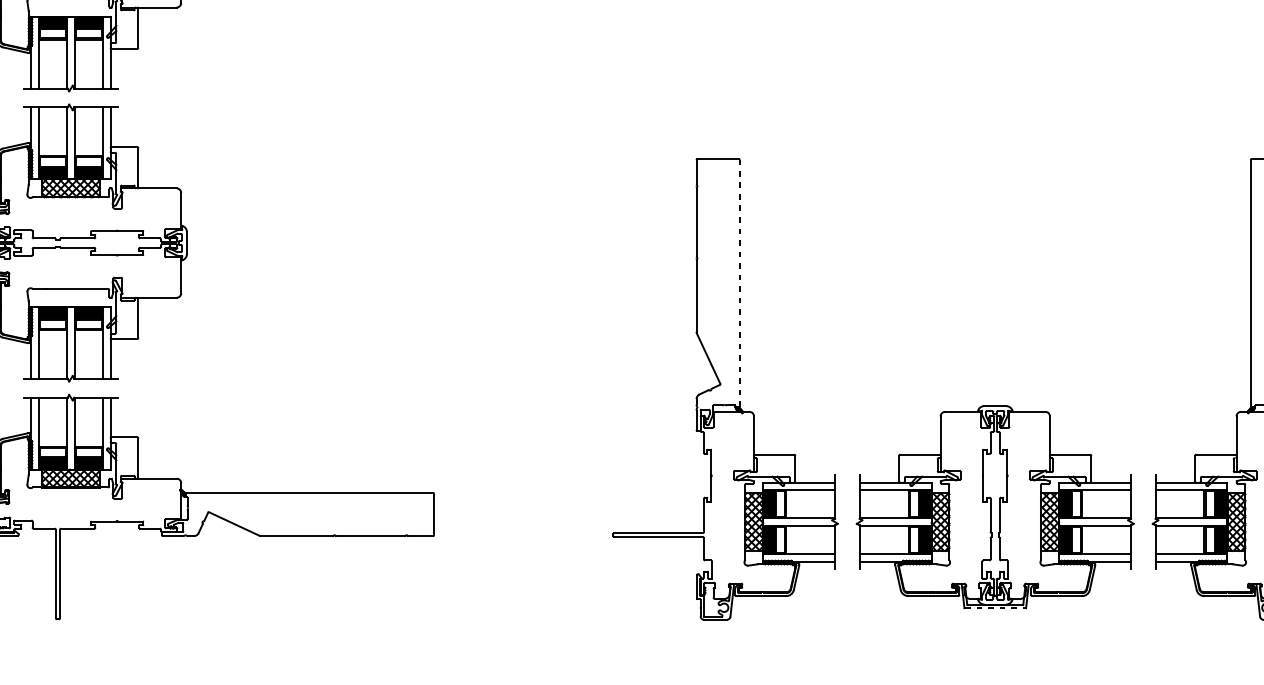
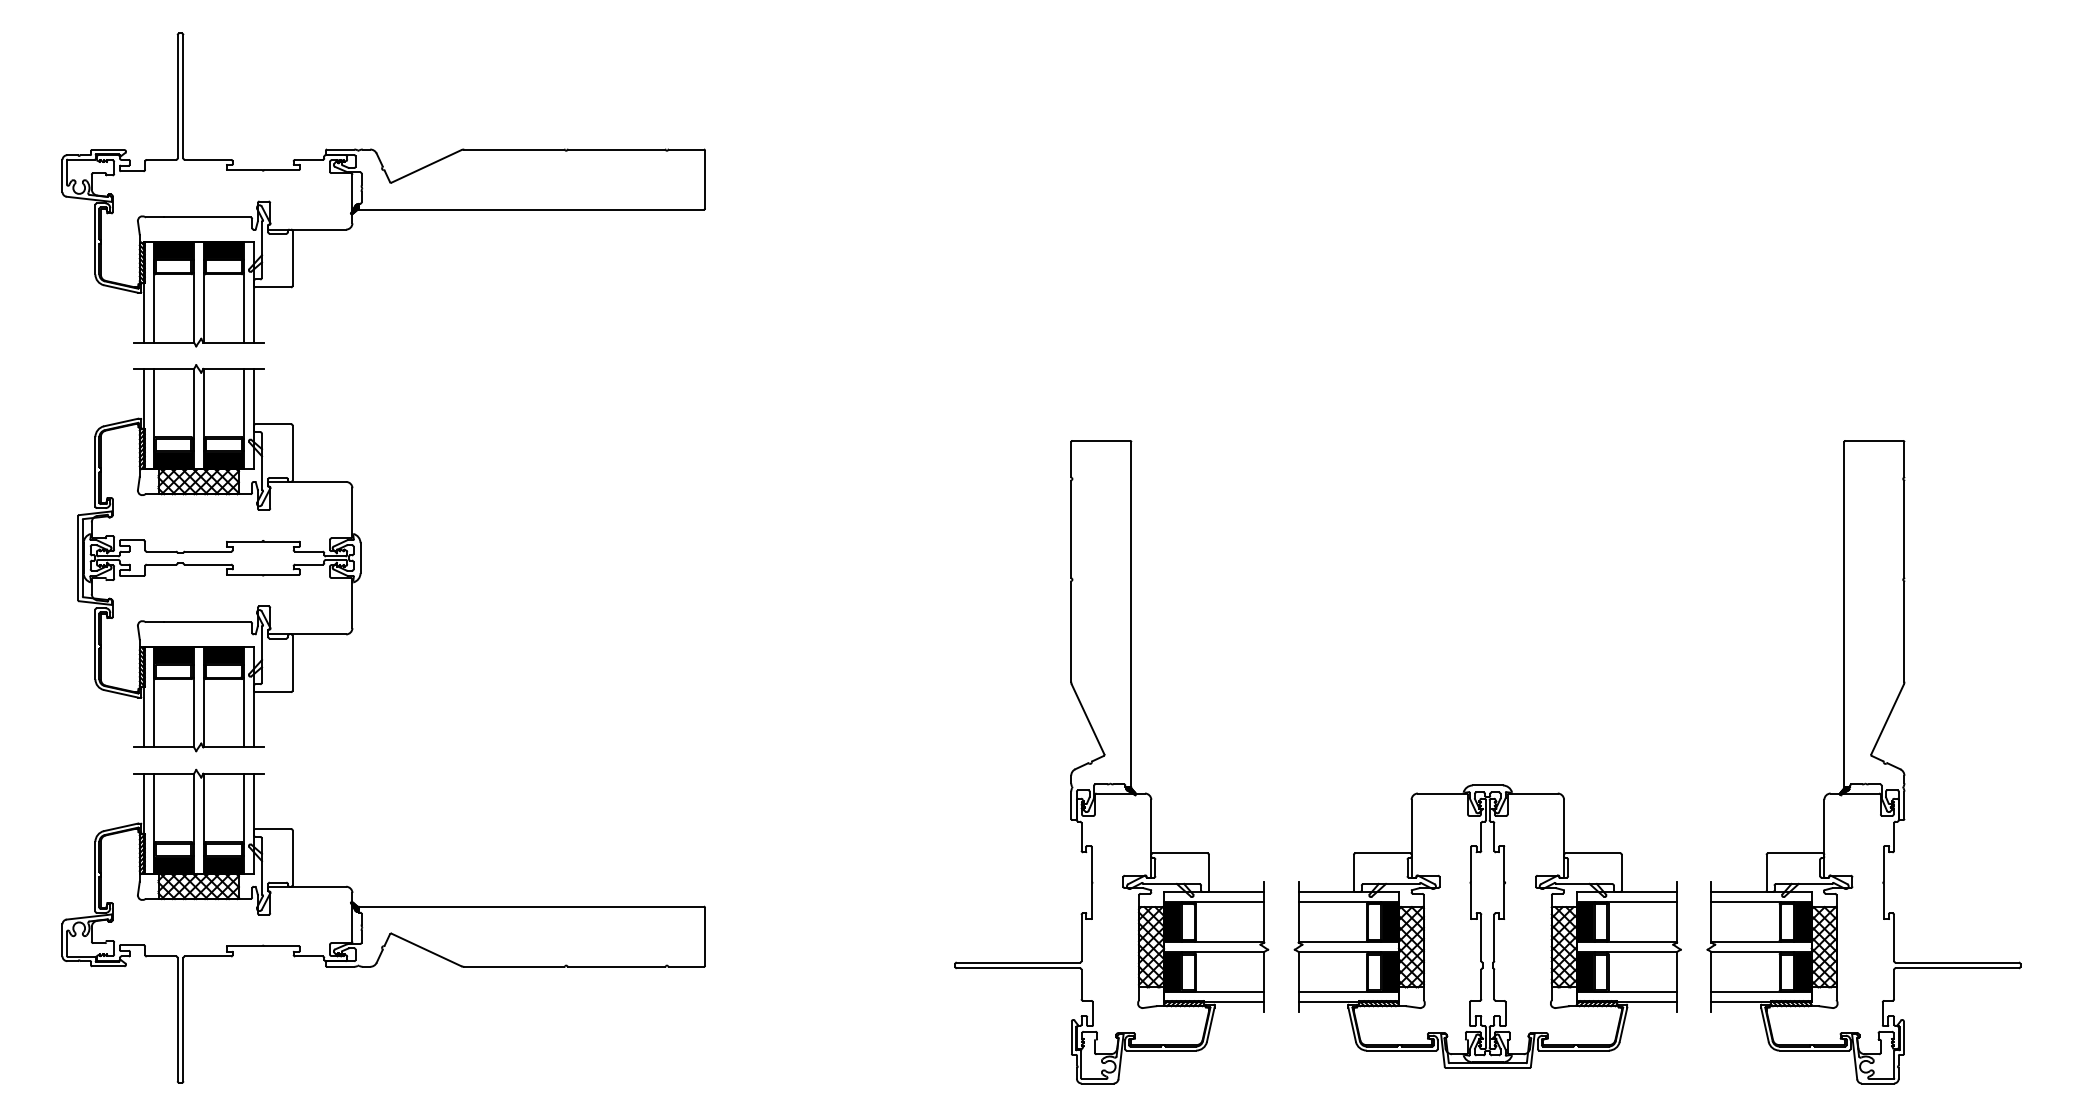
line: (739, 282) -> (1131, 613), dashed -> solid
line: (995, 608) -> (1488, 1067), dashed -> solid

